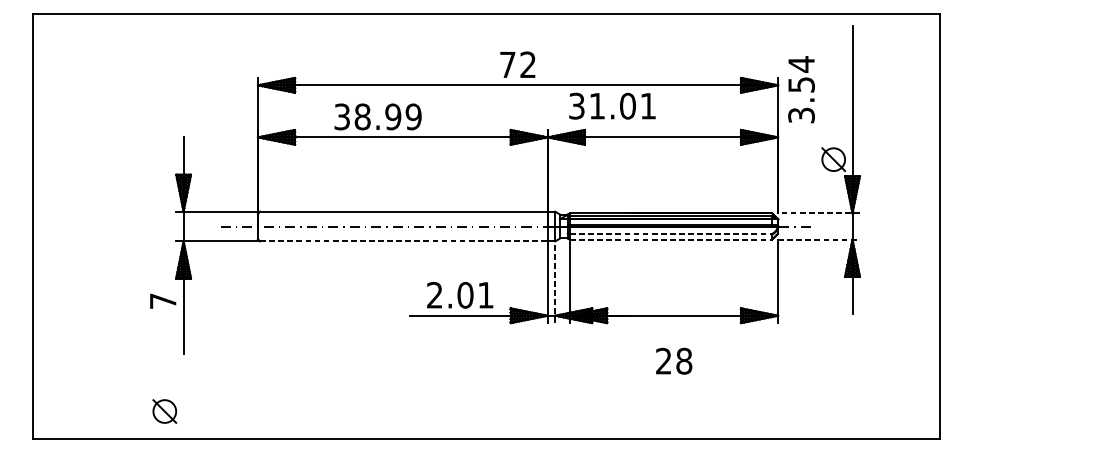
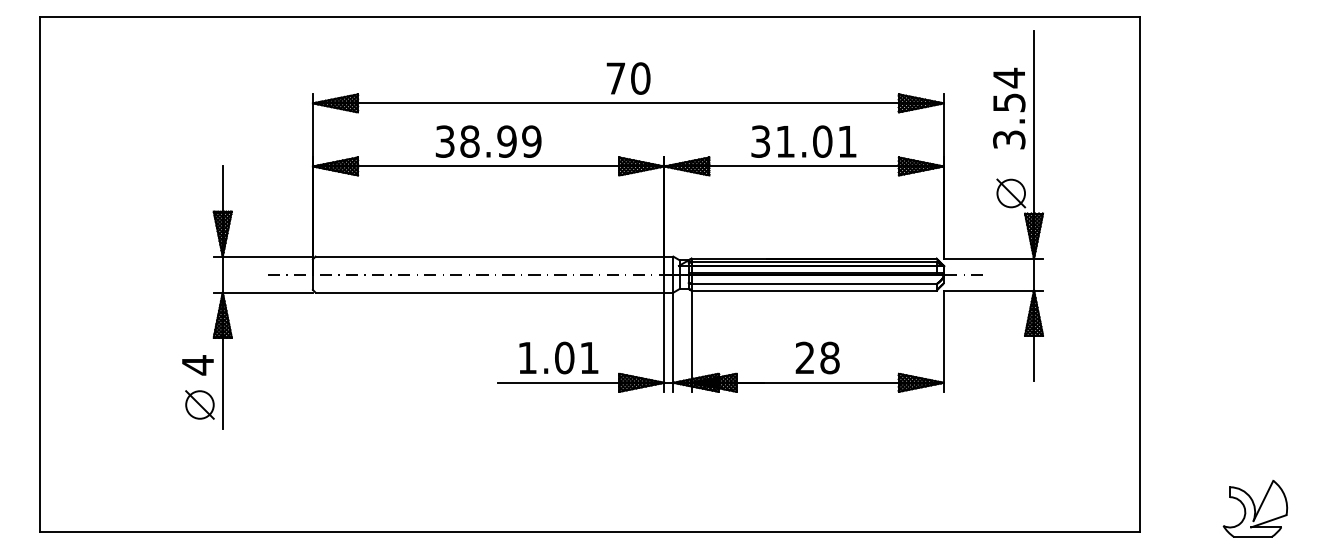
text: (528, 64) -> (640, 78), 72 -> 70
text: (801, 89) -> (1009, 108), moved
text: (612, 106) -> (803, 141), moved
text: (377, 116) -> (488, 141), moved
line: (819, 213) -> (993, 258), dashed -> solid
line: (671, 234) -> (814, 284), dashed -> solid
line: (671, 239) -> (814, 290), dashed -> solid
line: (819, 239) -> (993, 290), dashed -> solid
line: (404, 241) -> (490, 292), dashed -> solid
line: (555, 282) -> (673, 342), dashed -> solid
text: (434, 294) -> (527, 357), 2.01 -> 1.01
text: (162, 301) -> (197, 365), 7 -> 4
text: (673, 360) -> (817, 357), moved
part: (164, 411) -> (199, 404), moved
part: (1035, 419) -> (1255, 508), added

